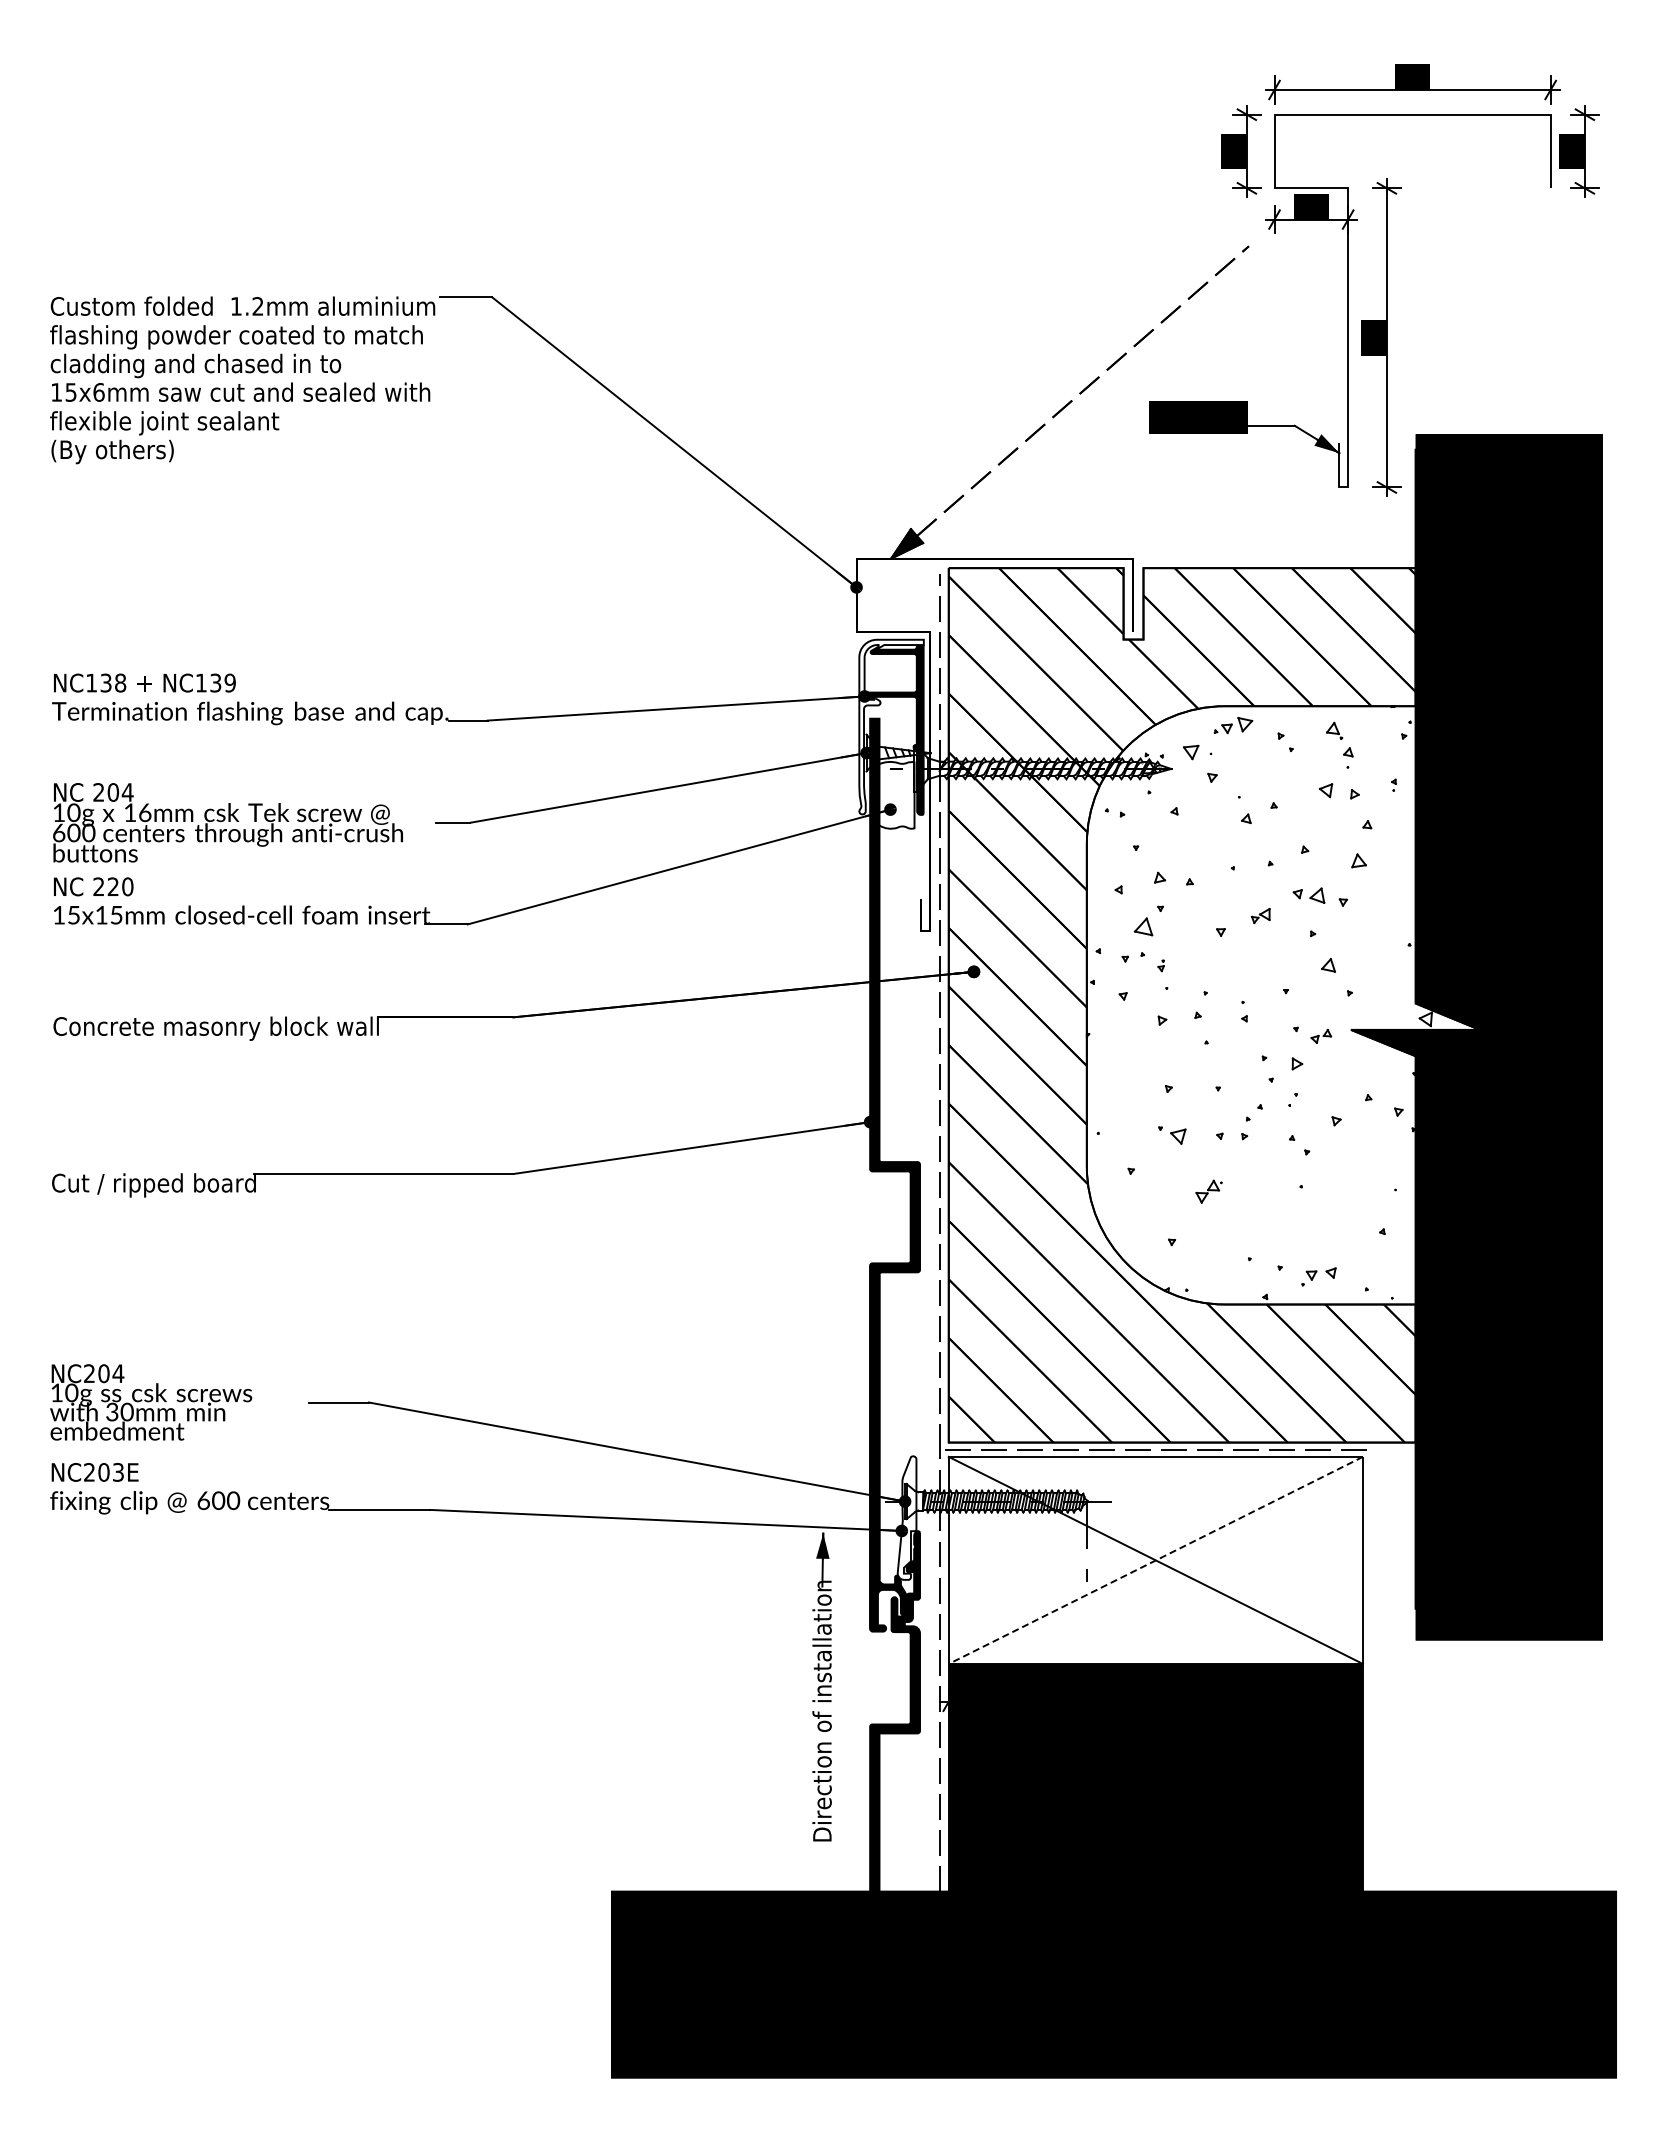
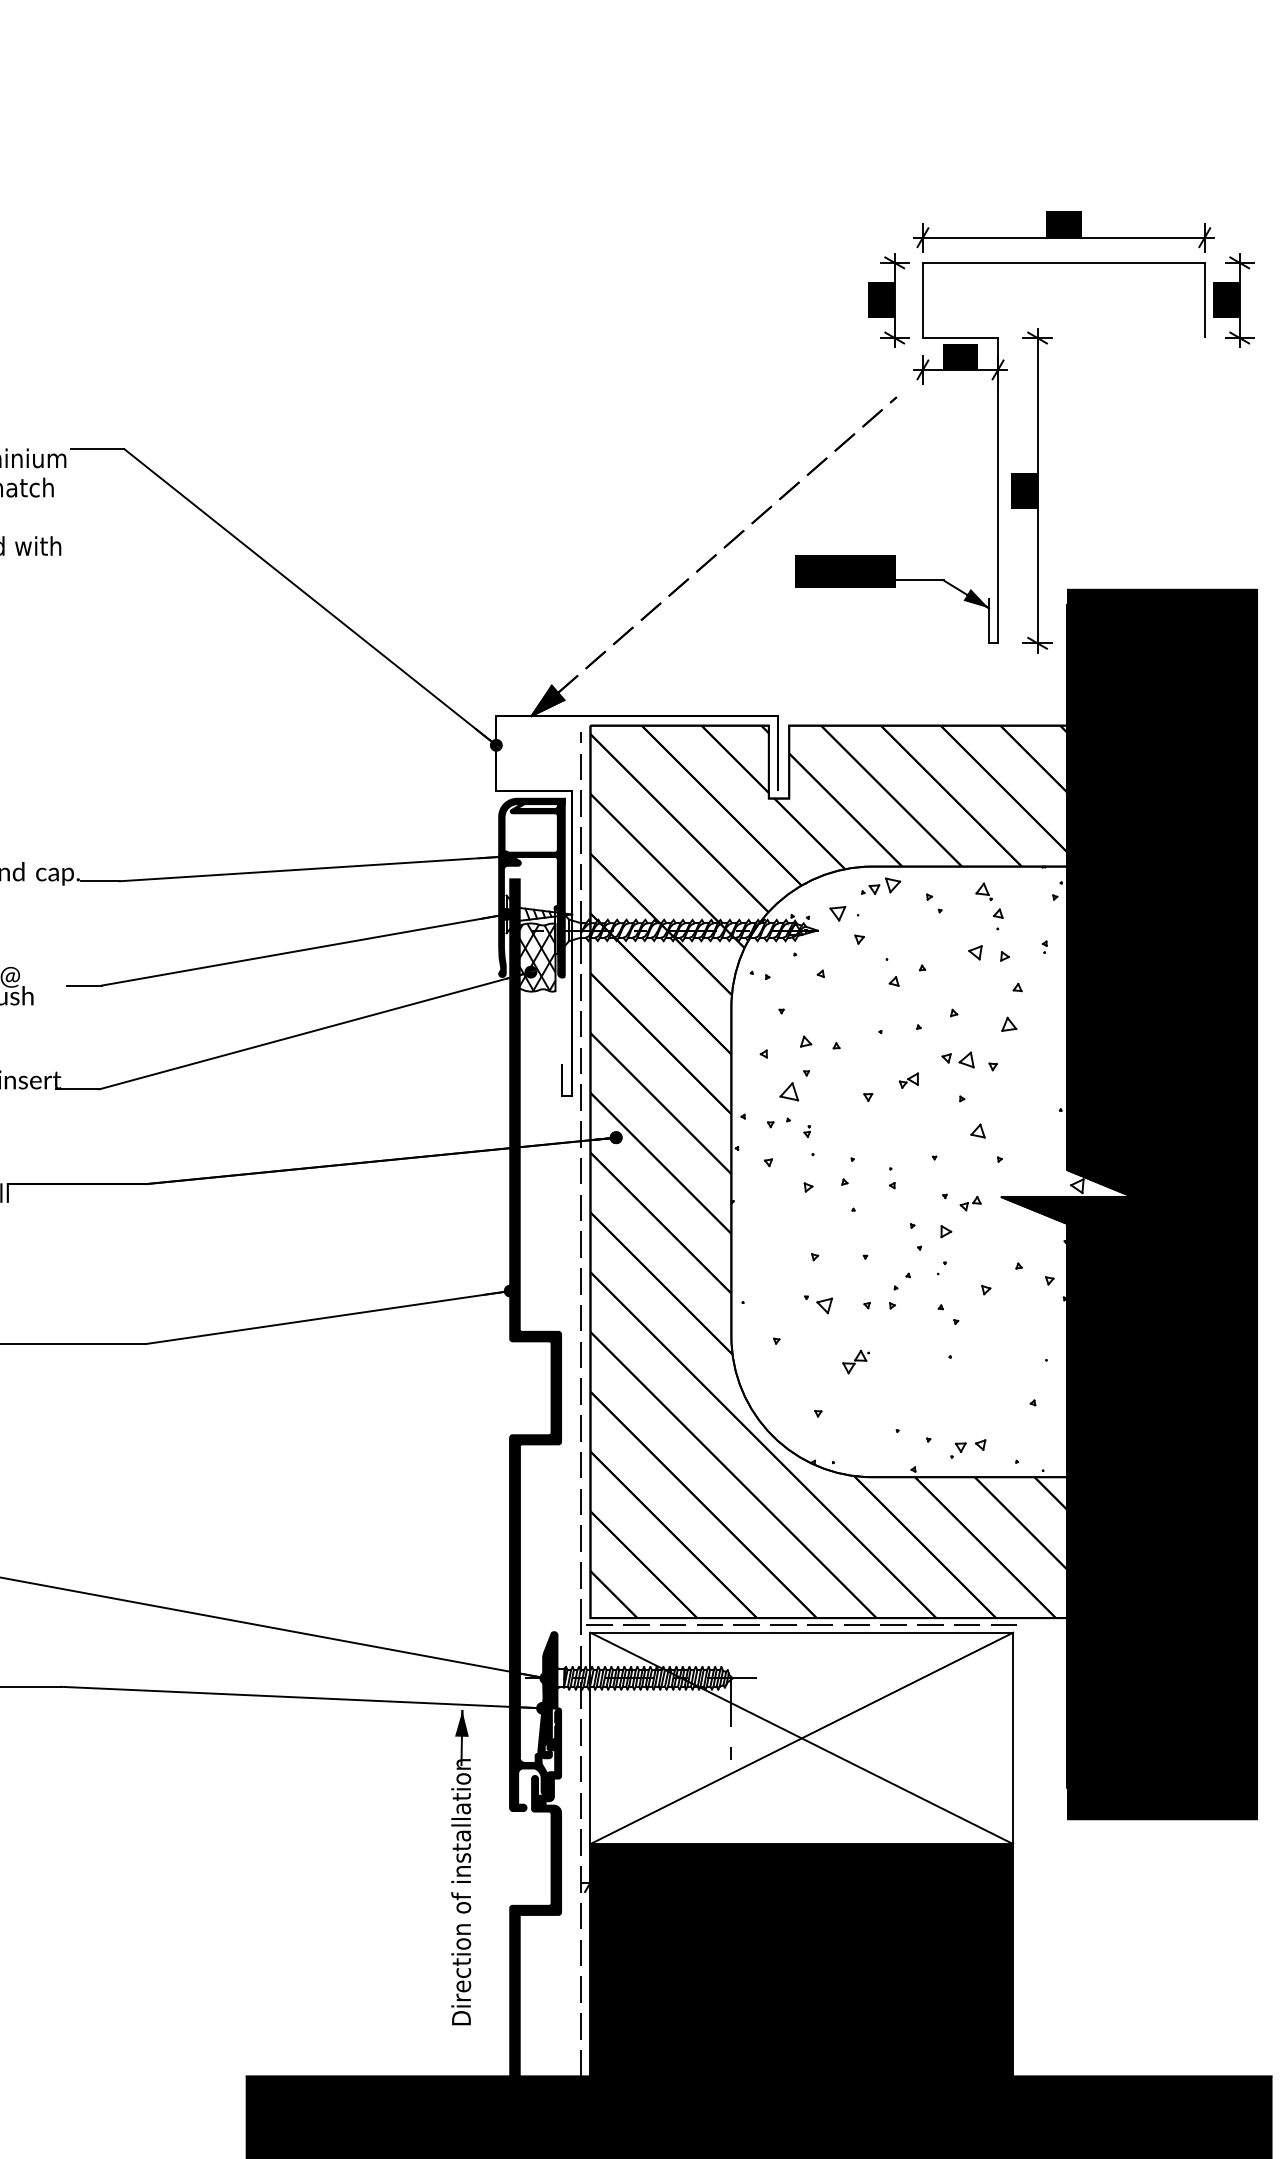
fill: (891, 726) -> (532, 887), added
hatch: (896, 795) -> (537, 957), added
fill: (906, 1517) -> (547, 1694), added
line: (1155, 1560) -> (801, 1738), dashed -> solid

